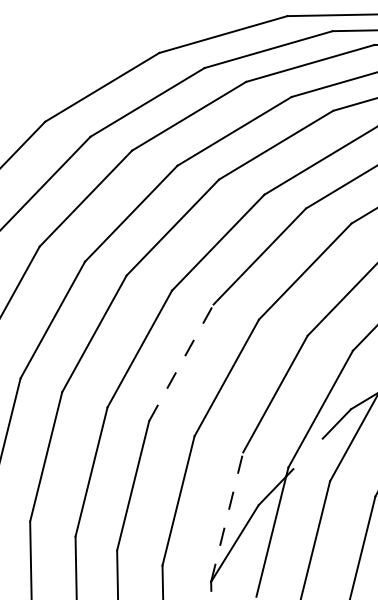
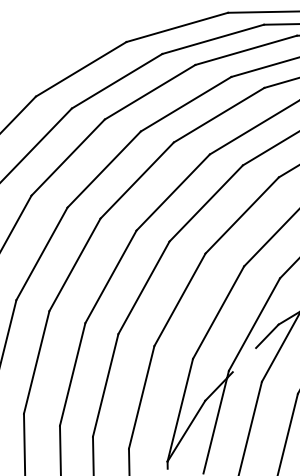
line: (180, 362) -> (143, 287), dashed -> solid
line: (227, 517) -> (180, 410), dashed -> solid

